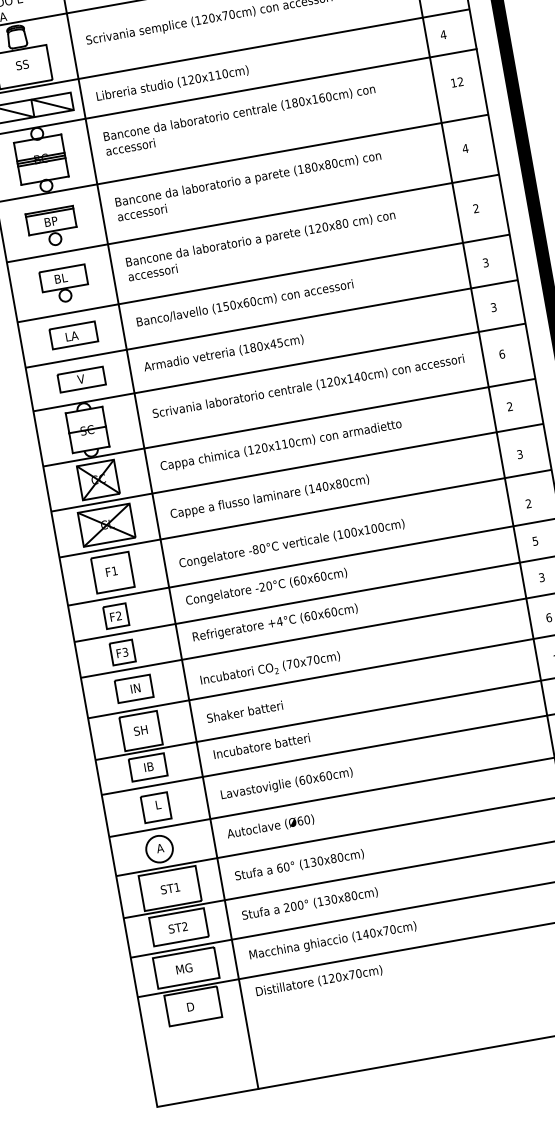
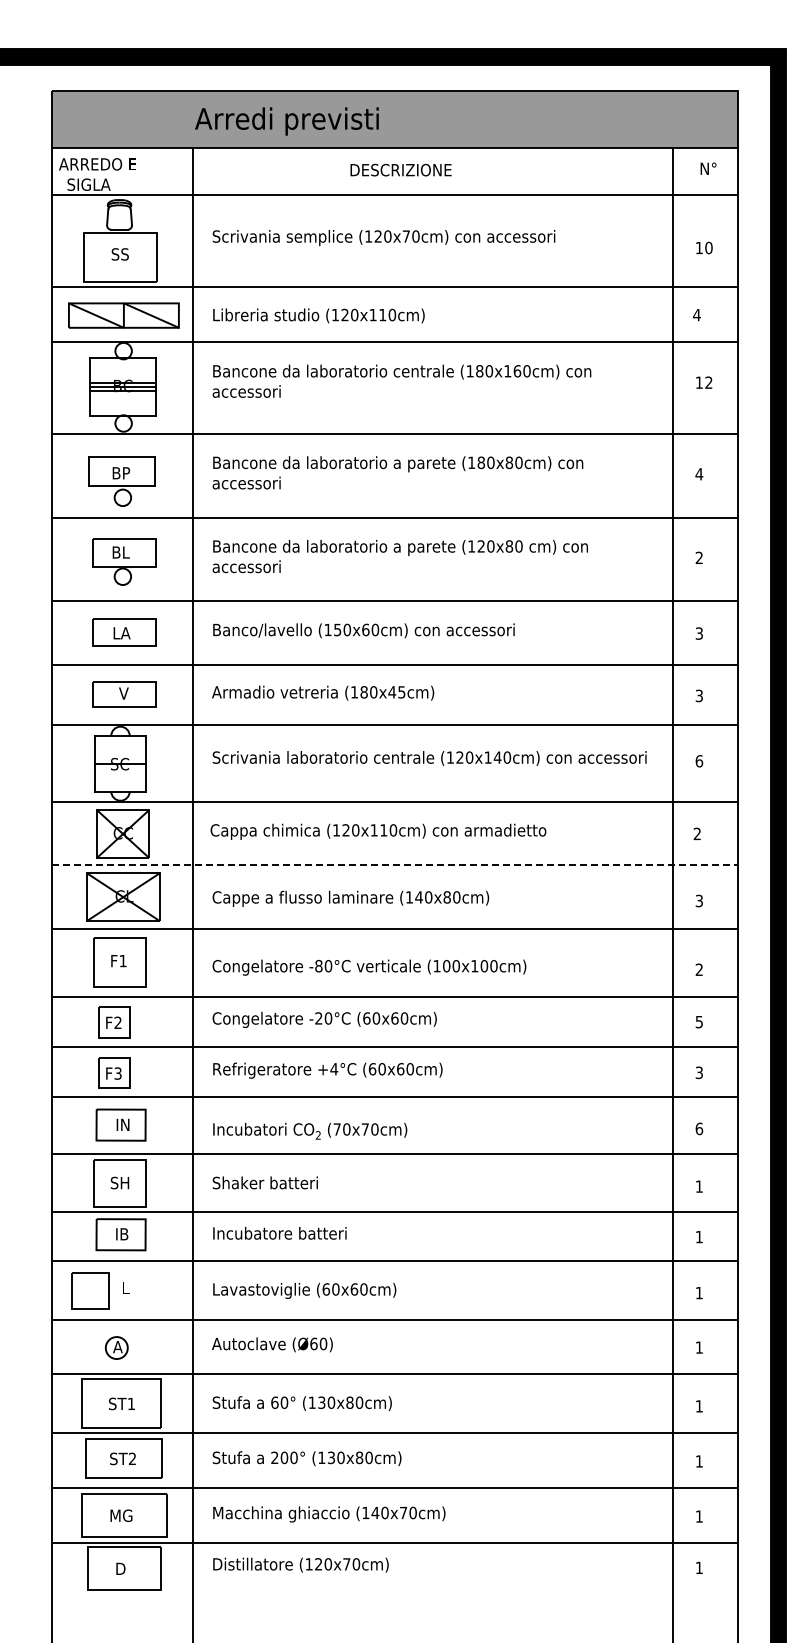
line: (49, 212) -> (121, 460), removed
line: (297, 467) -> (395, 865), solid -> dashed
part: (156, 807) -> (90, 1290), moved
circle: (159, 848) -> (116, 1347), size x0.6

